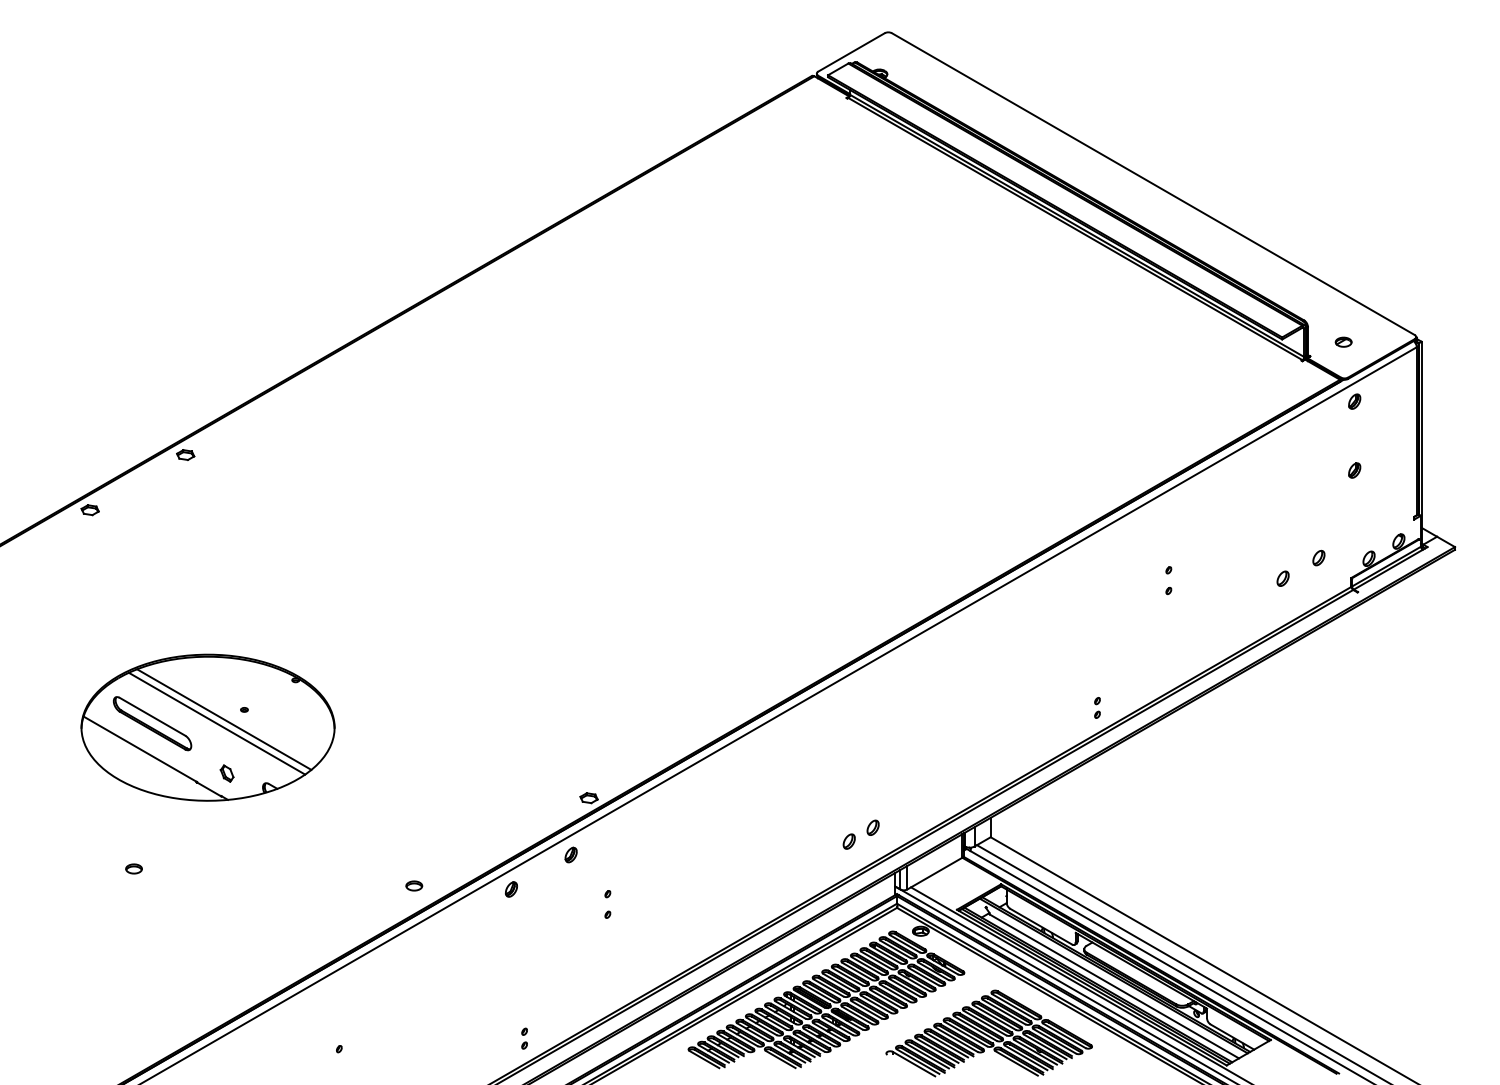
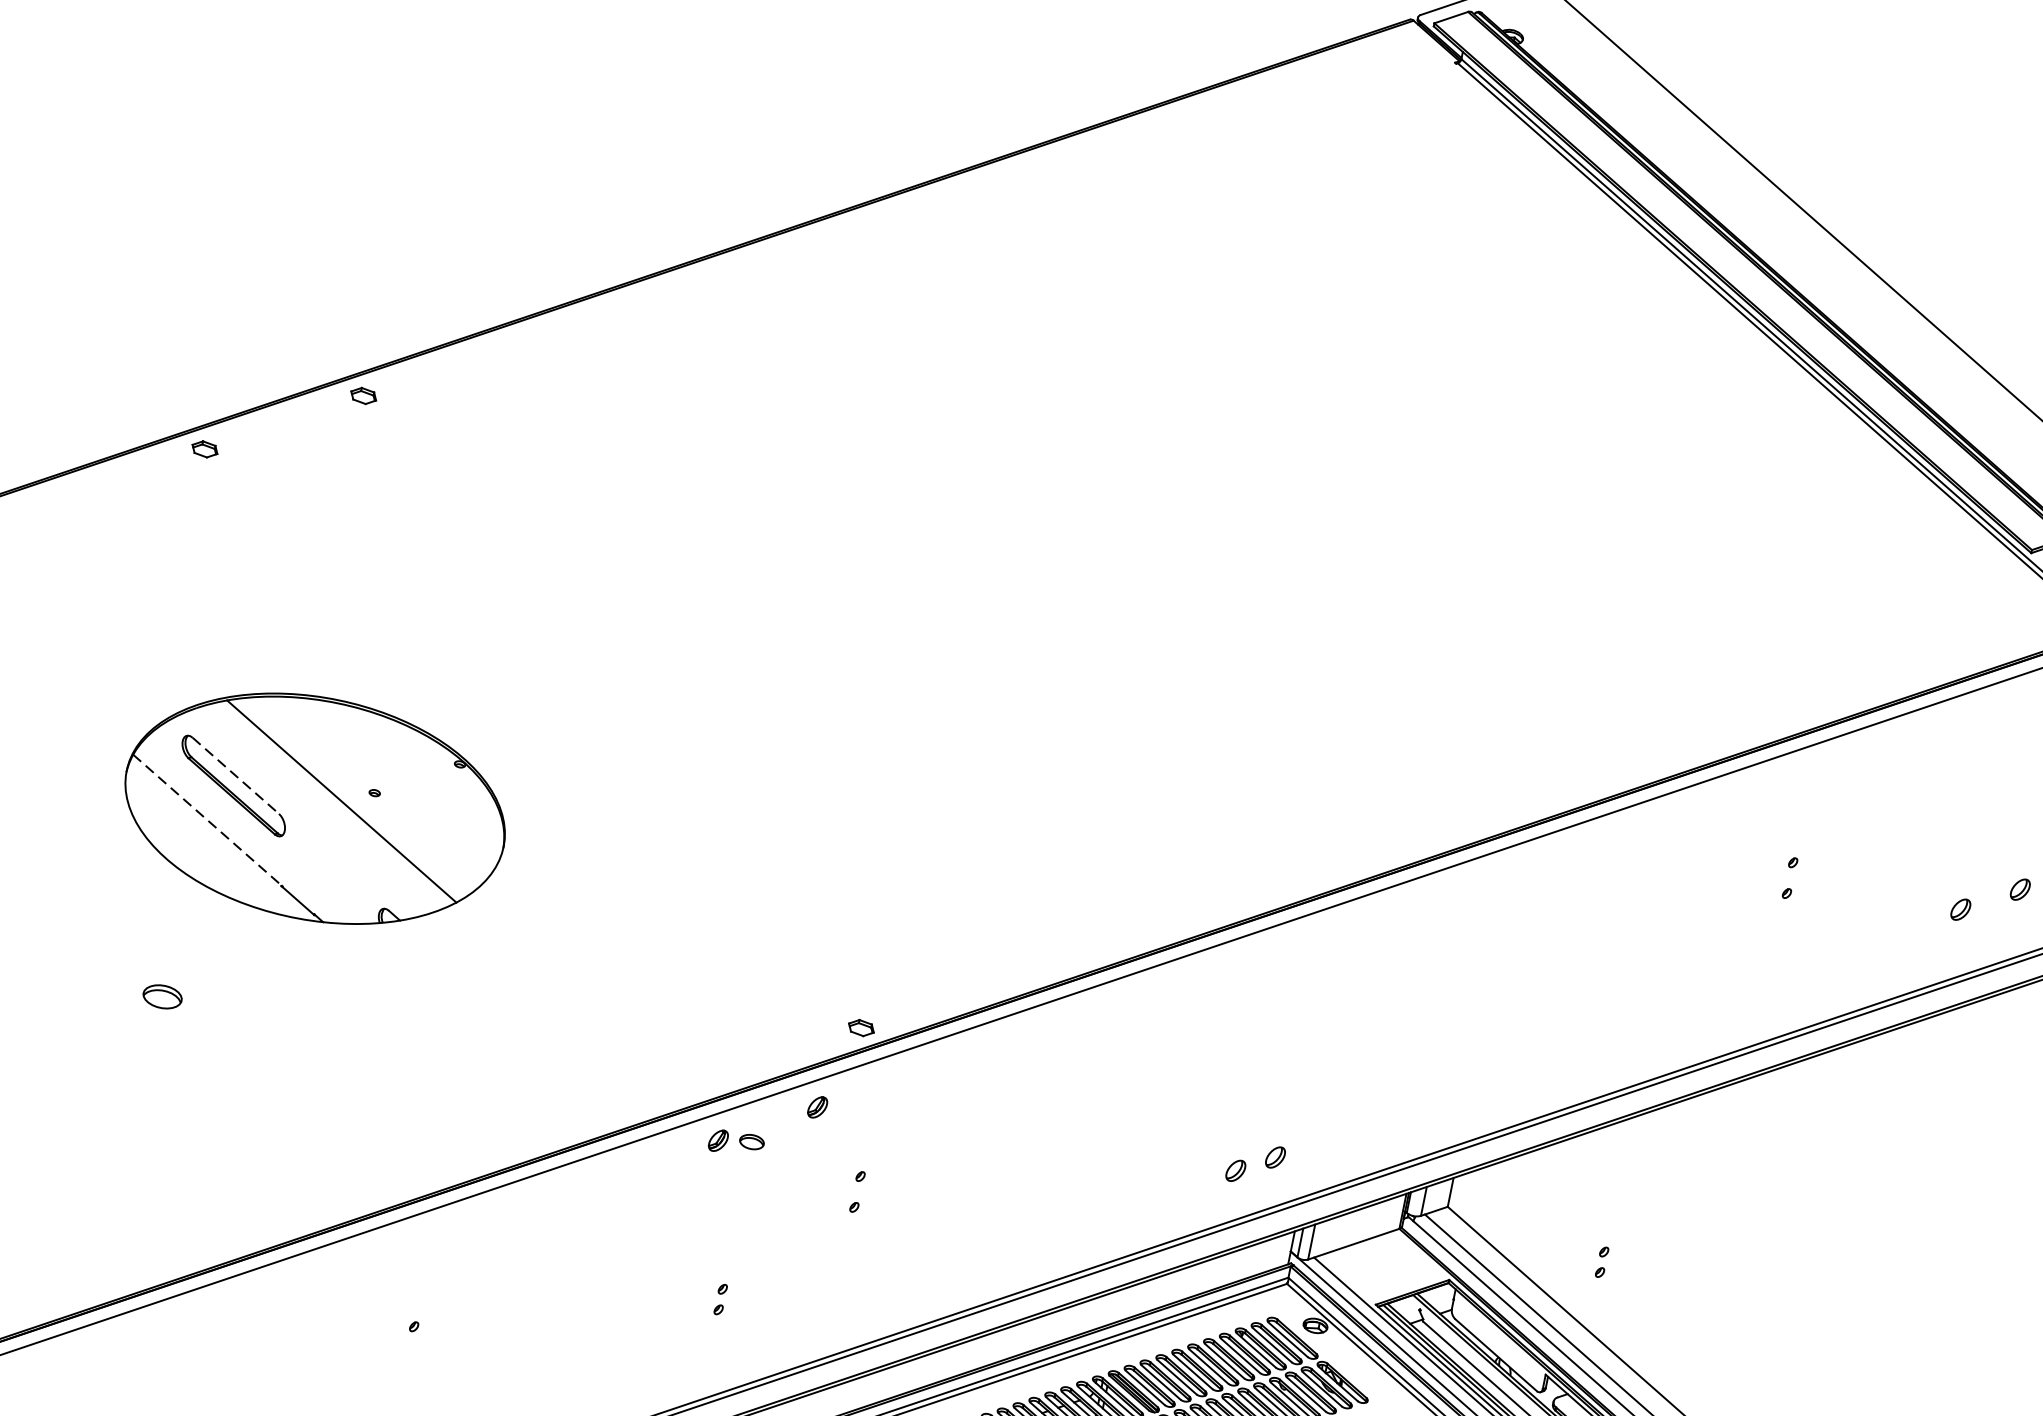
part: (1097, 707) -> (1602, 1261), moved
line: (152, 716) -> (235, 775), solid -> dashed
line: (216, 723) -> (329, 804), removed
line: (140, 749) -> (208, 820), solid -> dashed
part: (226, 773) -> (328, 882), removed
part: (133, 868) -> (161, 995), size x1.6
part: (414, 885) -> (752, 1141), moved
part: (524, 1038) -> (720, 1299), moved

